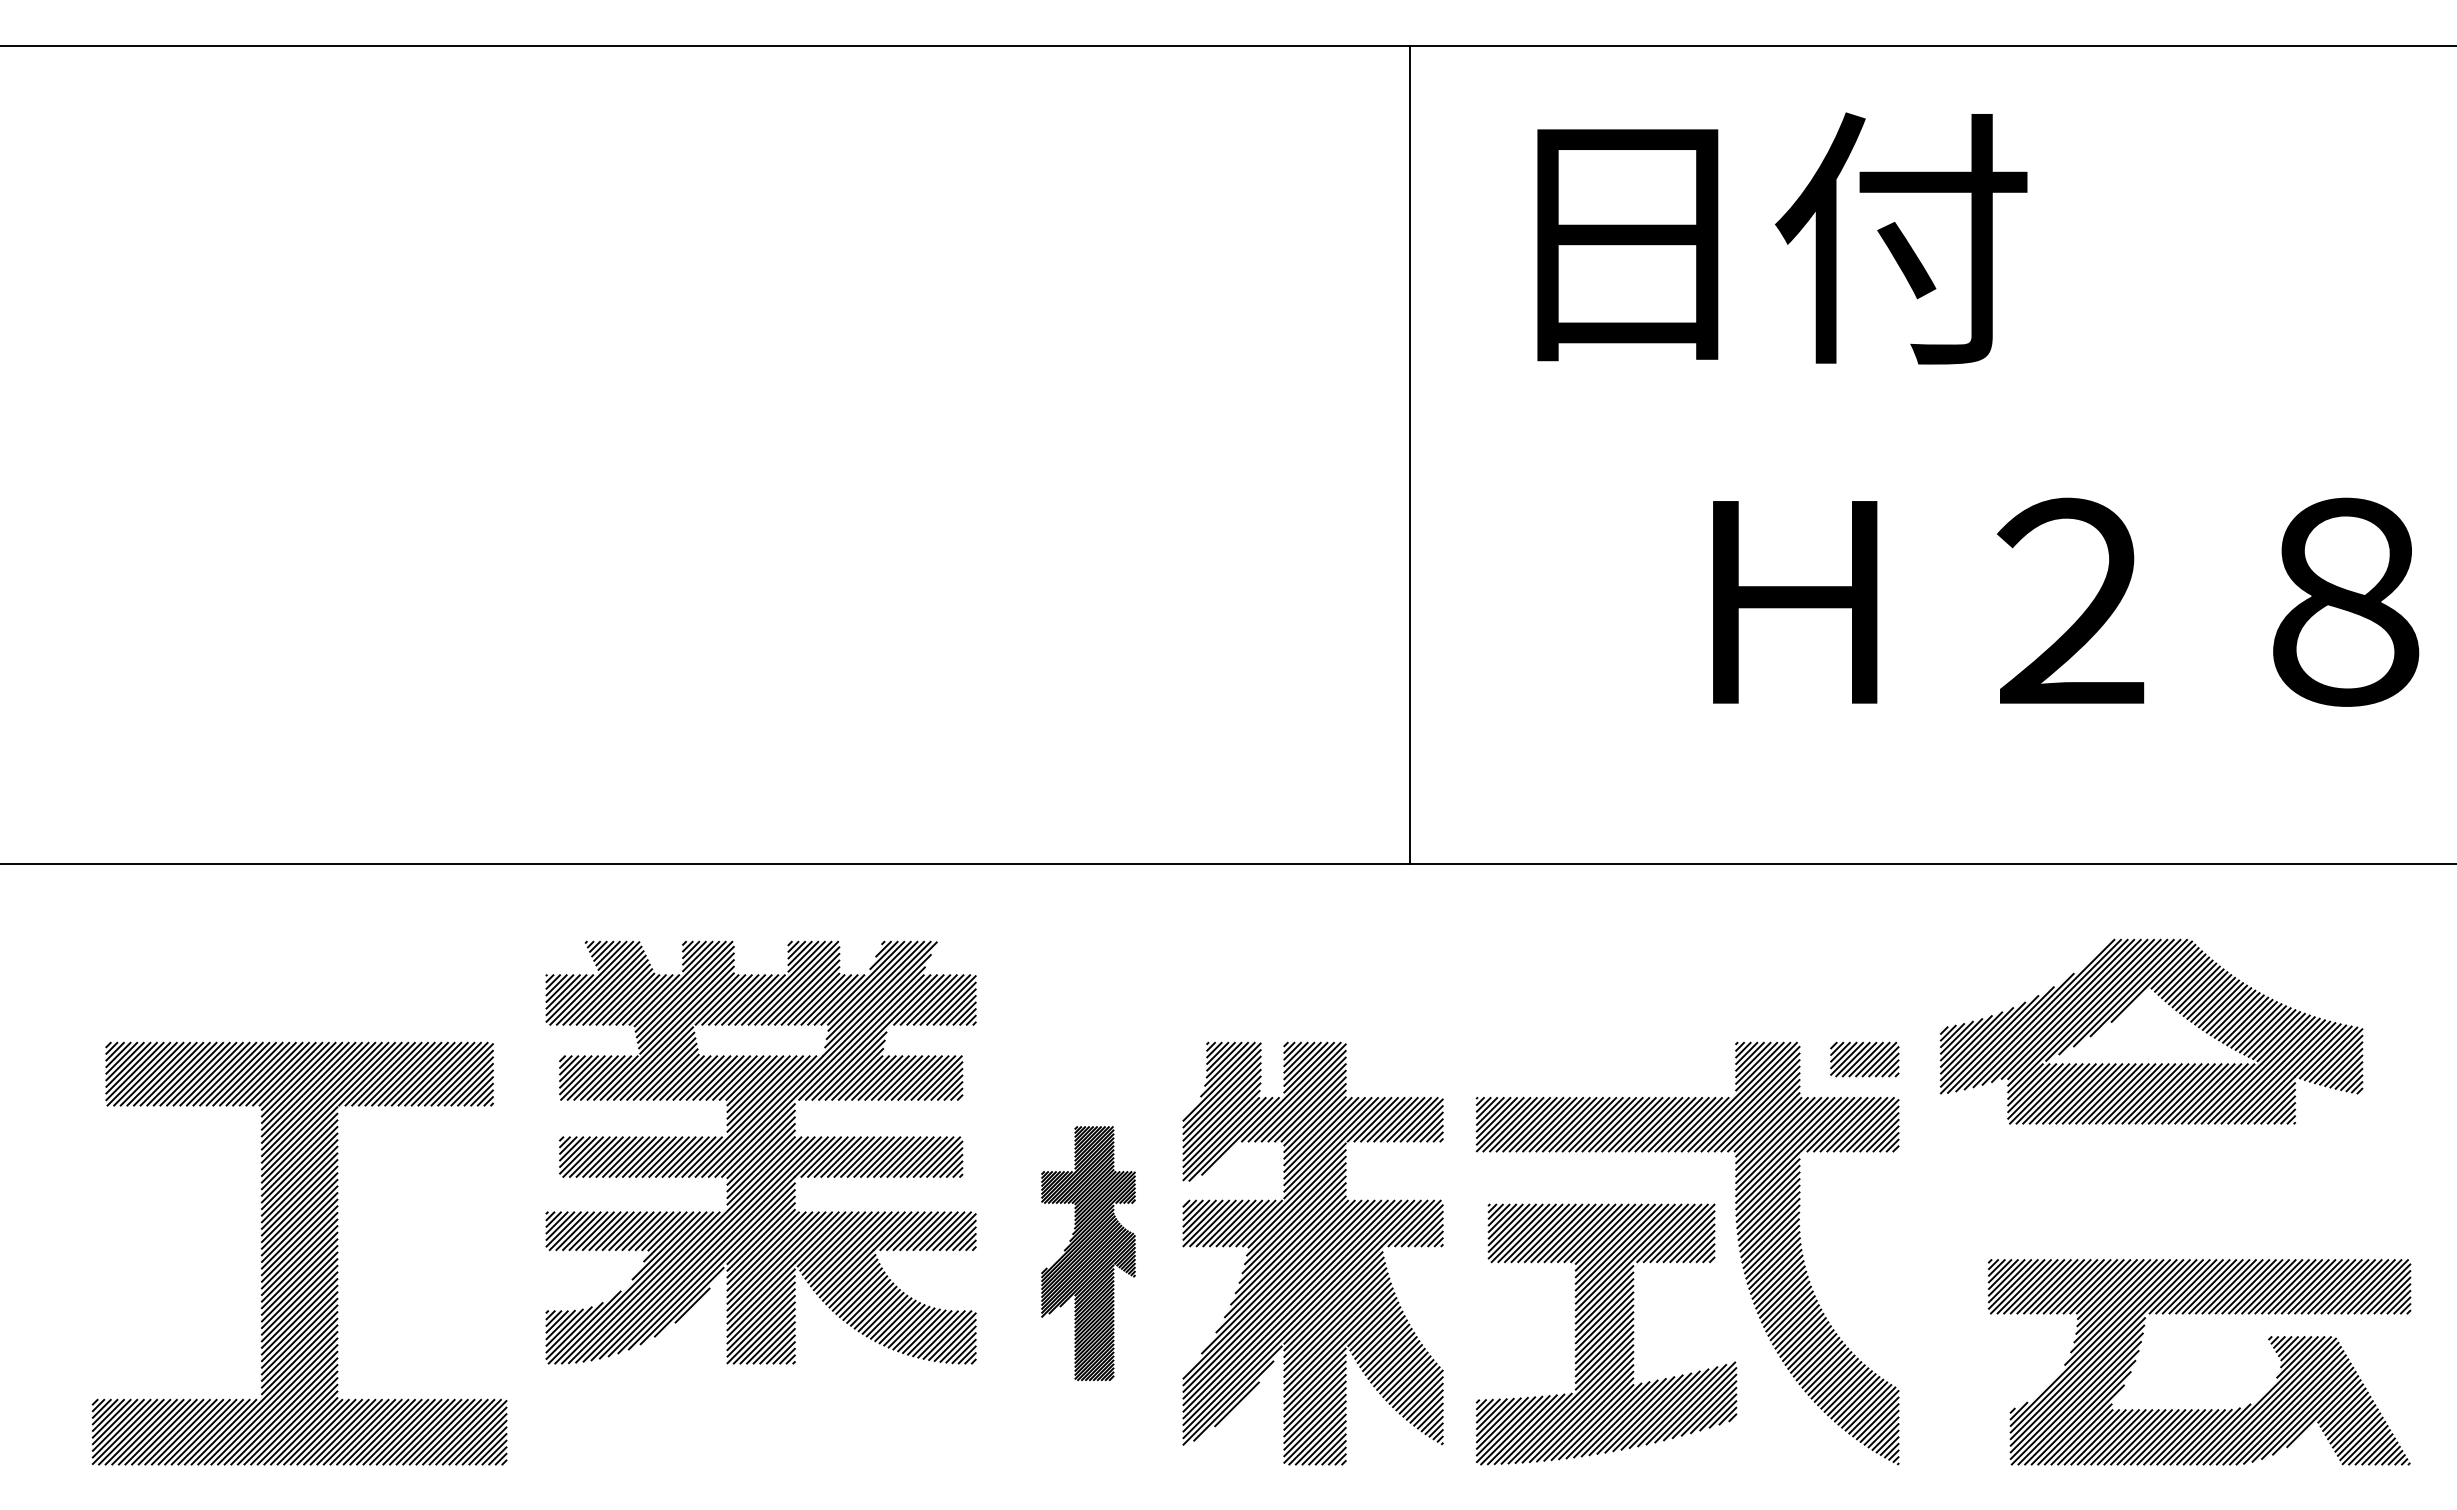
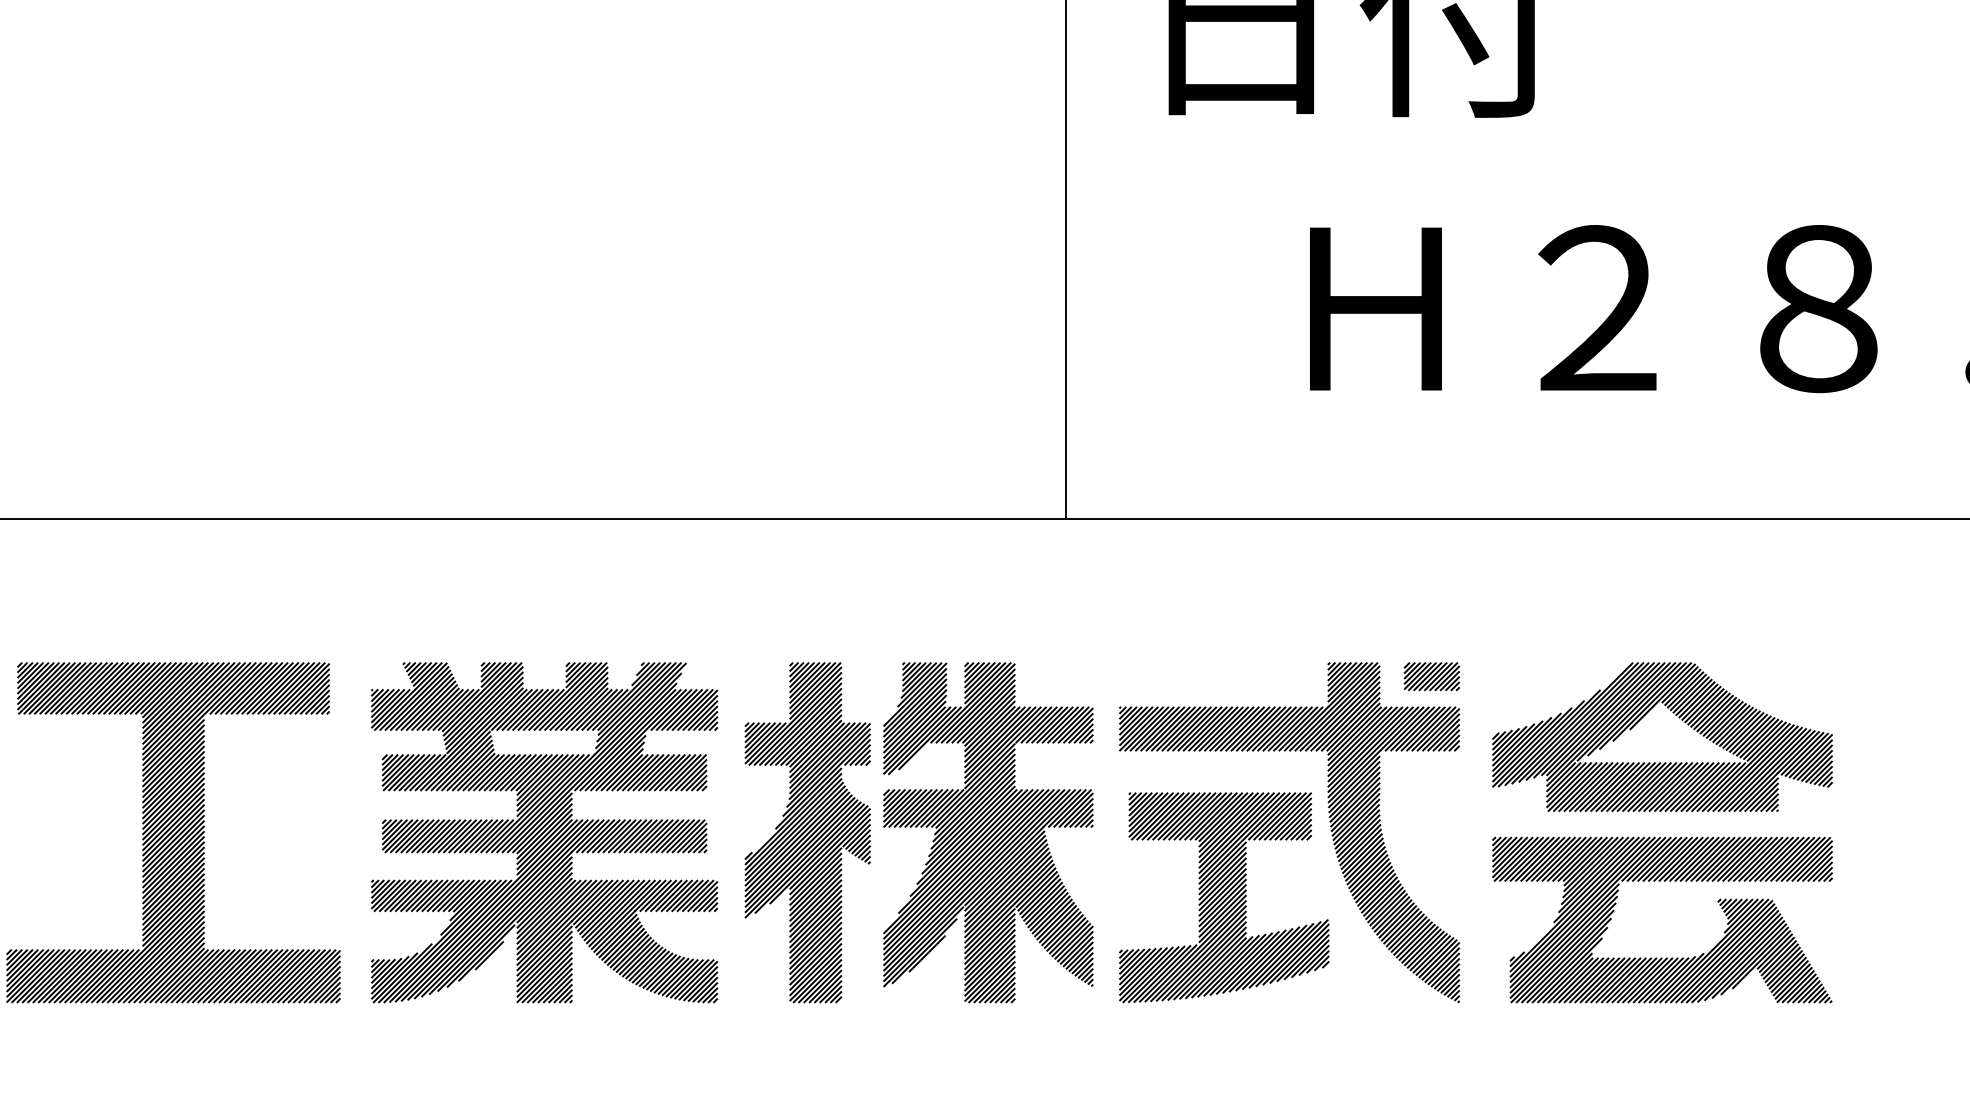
part: (2168, 1005) -> (1676, 716), moved
part: (760, 1152) -> (544, 832), moved
part: (1088, 1253) -> (807, 832), size x1.67
part: (2199, 1409) -> (1662, 958), moved

